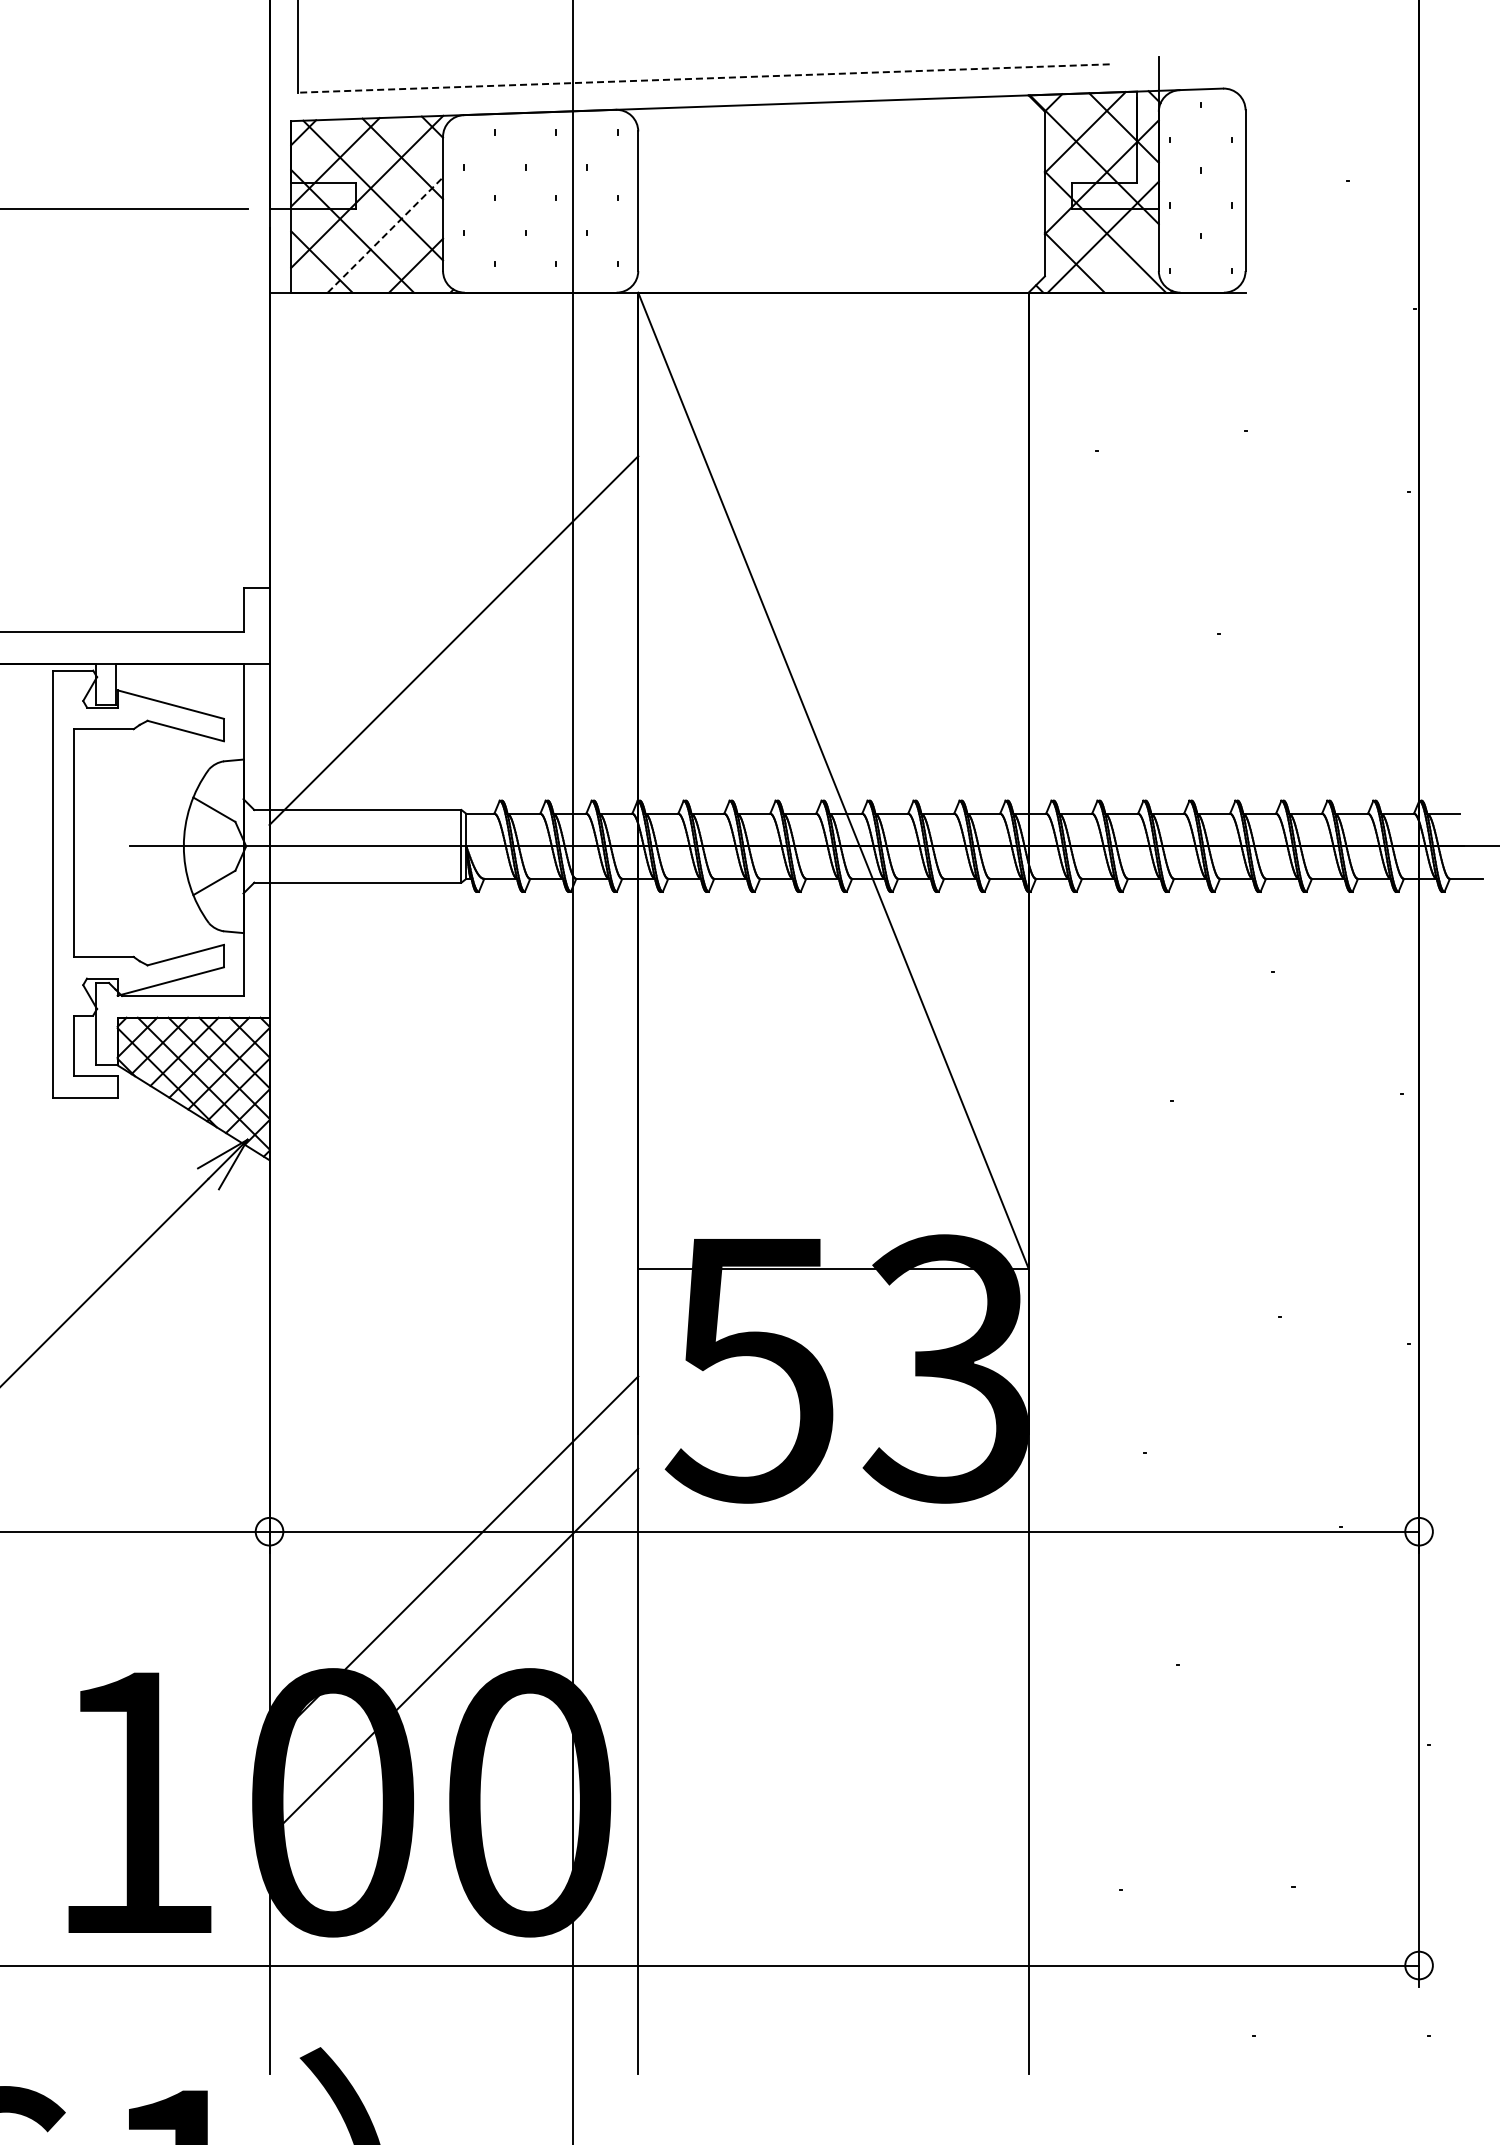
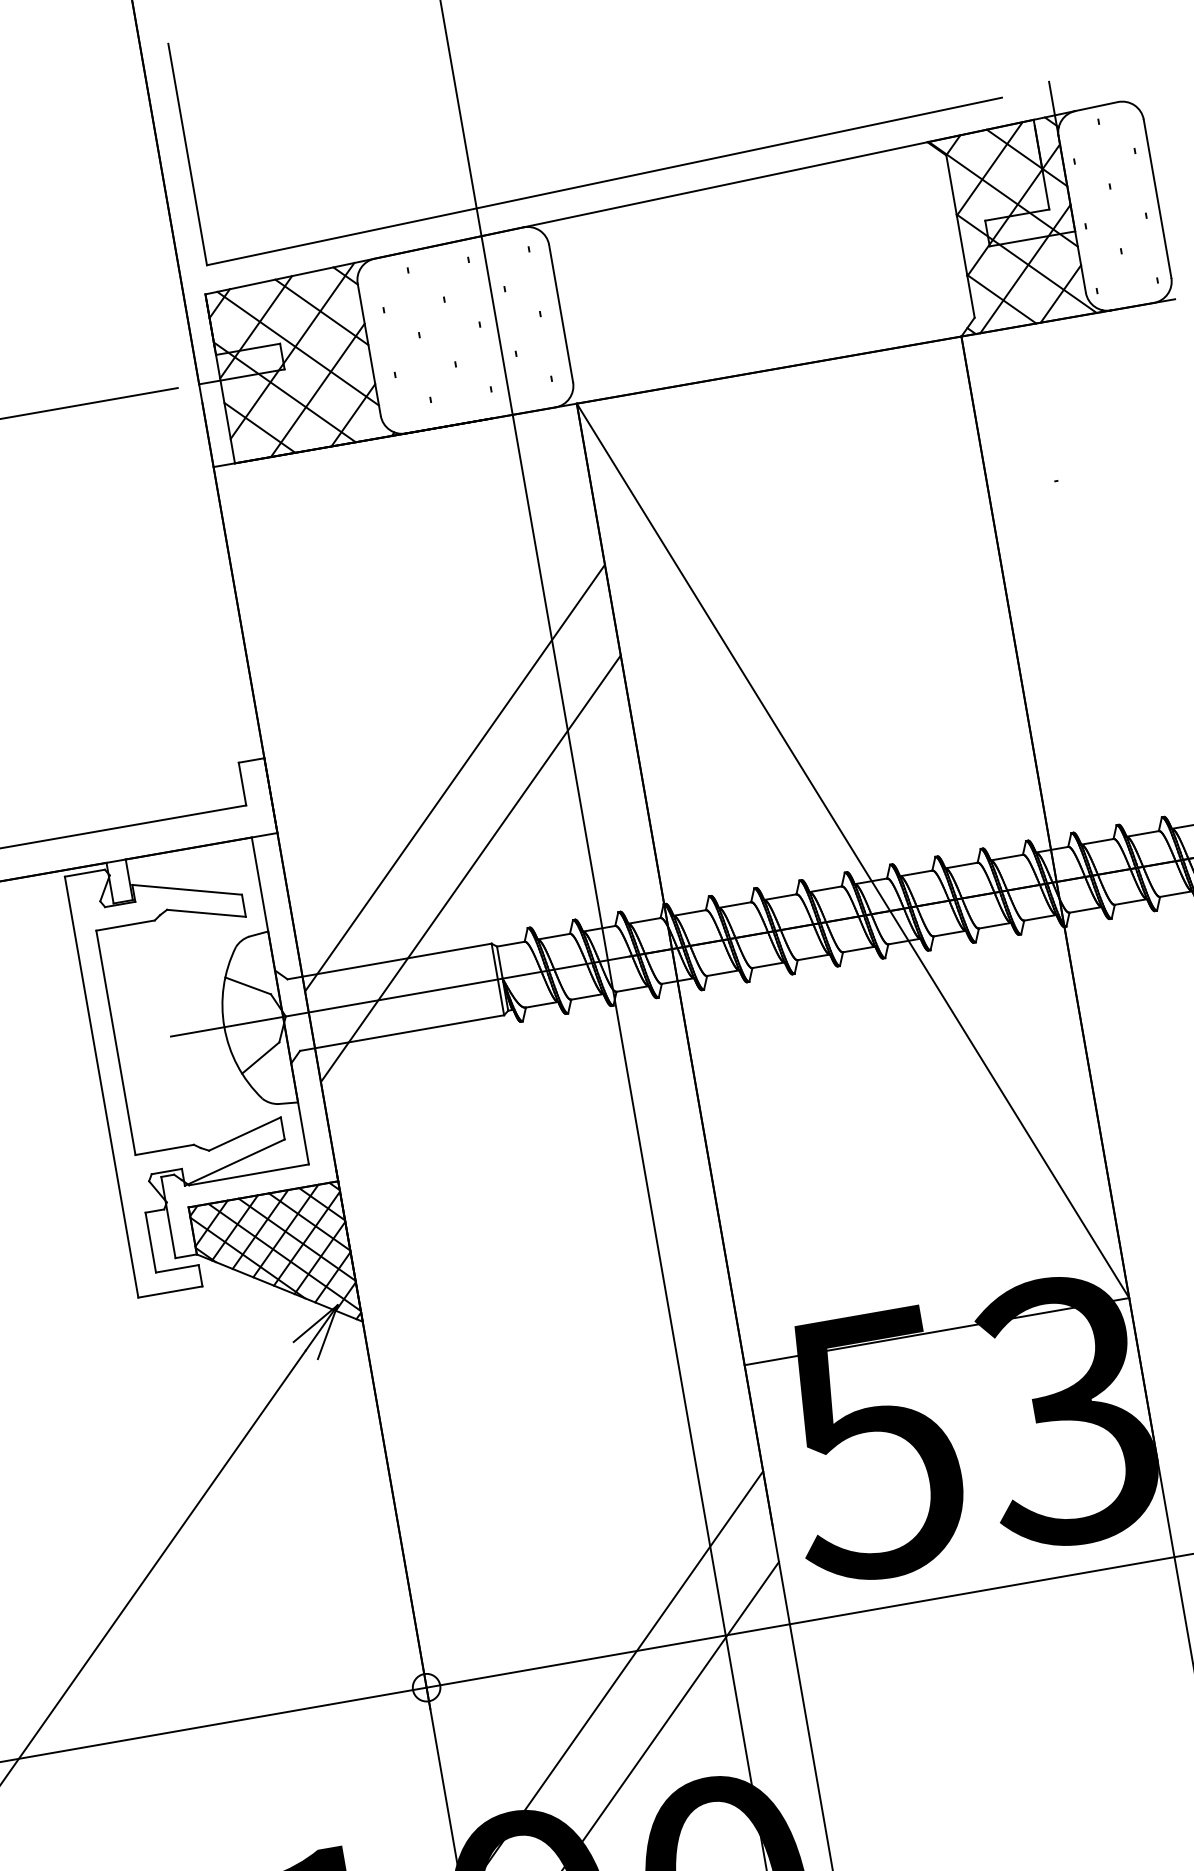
line: (703, 78) -> (604, 181), dashed -> solid
line: (385, 235) -> (318, 390), dashed -> solid
line: (1133, 267) -> (1060, 293), added
line: (453, 732) -> (470, 868), added

